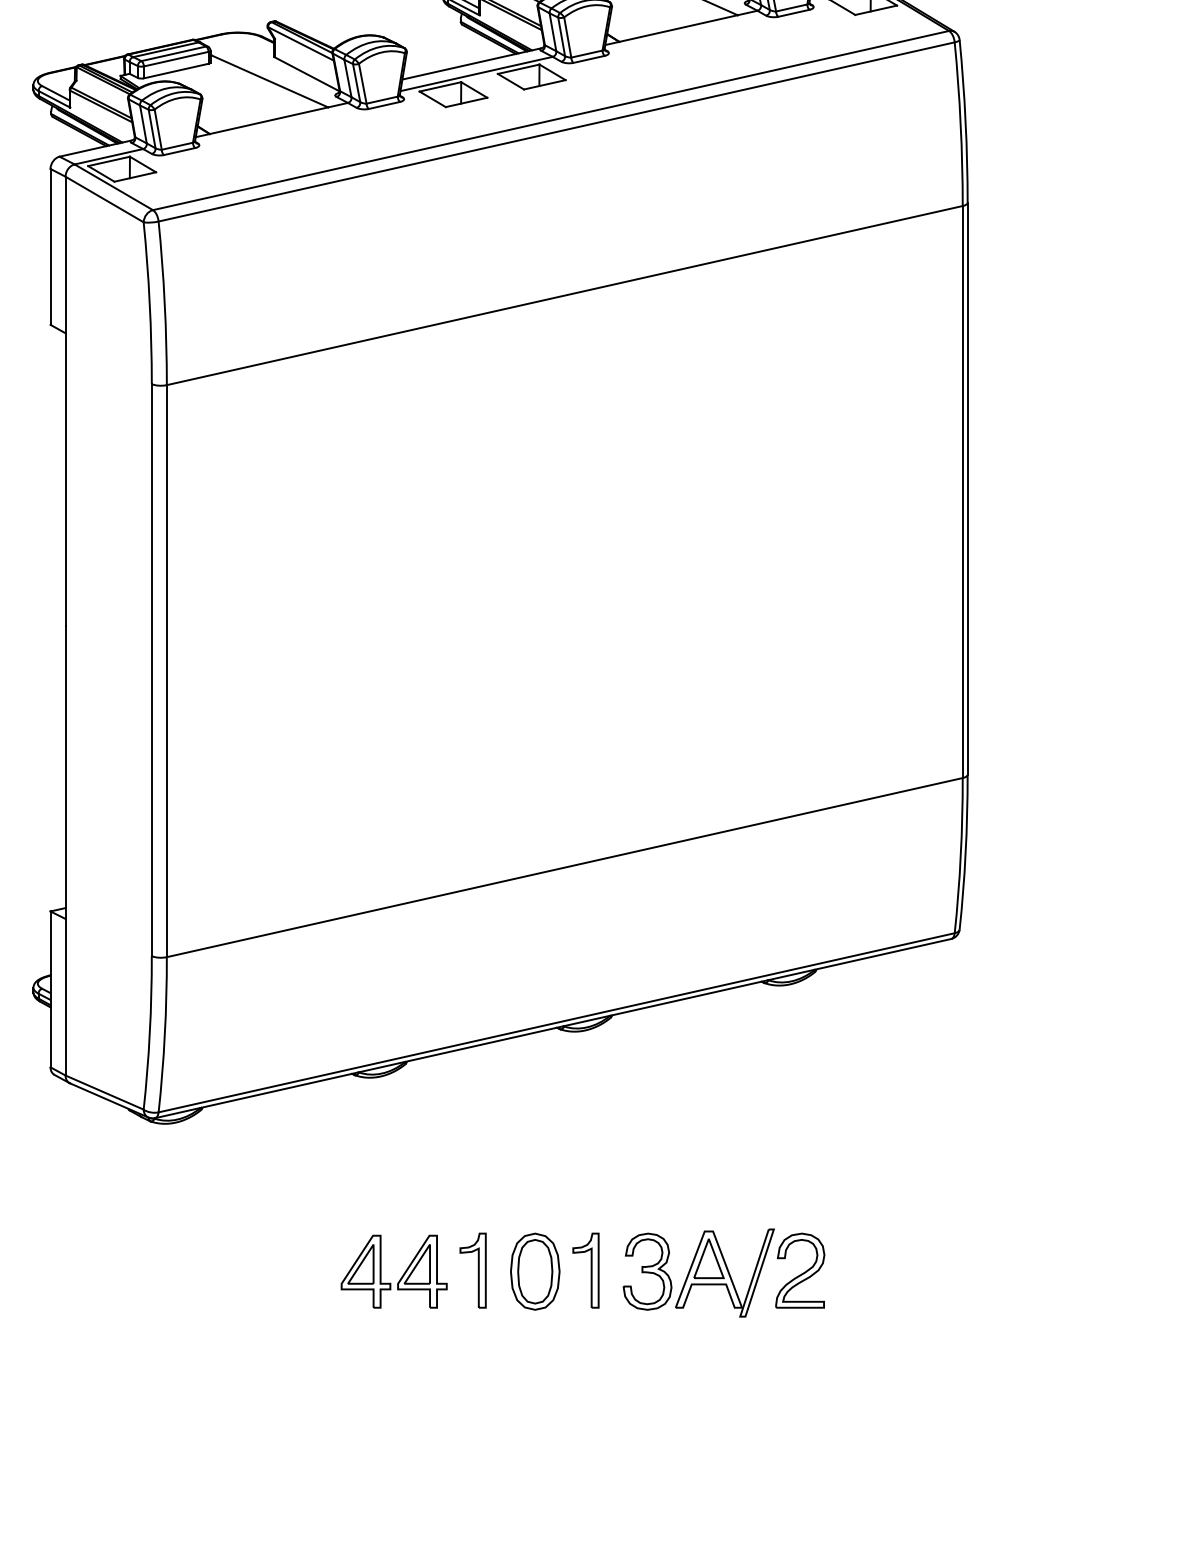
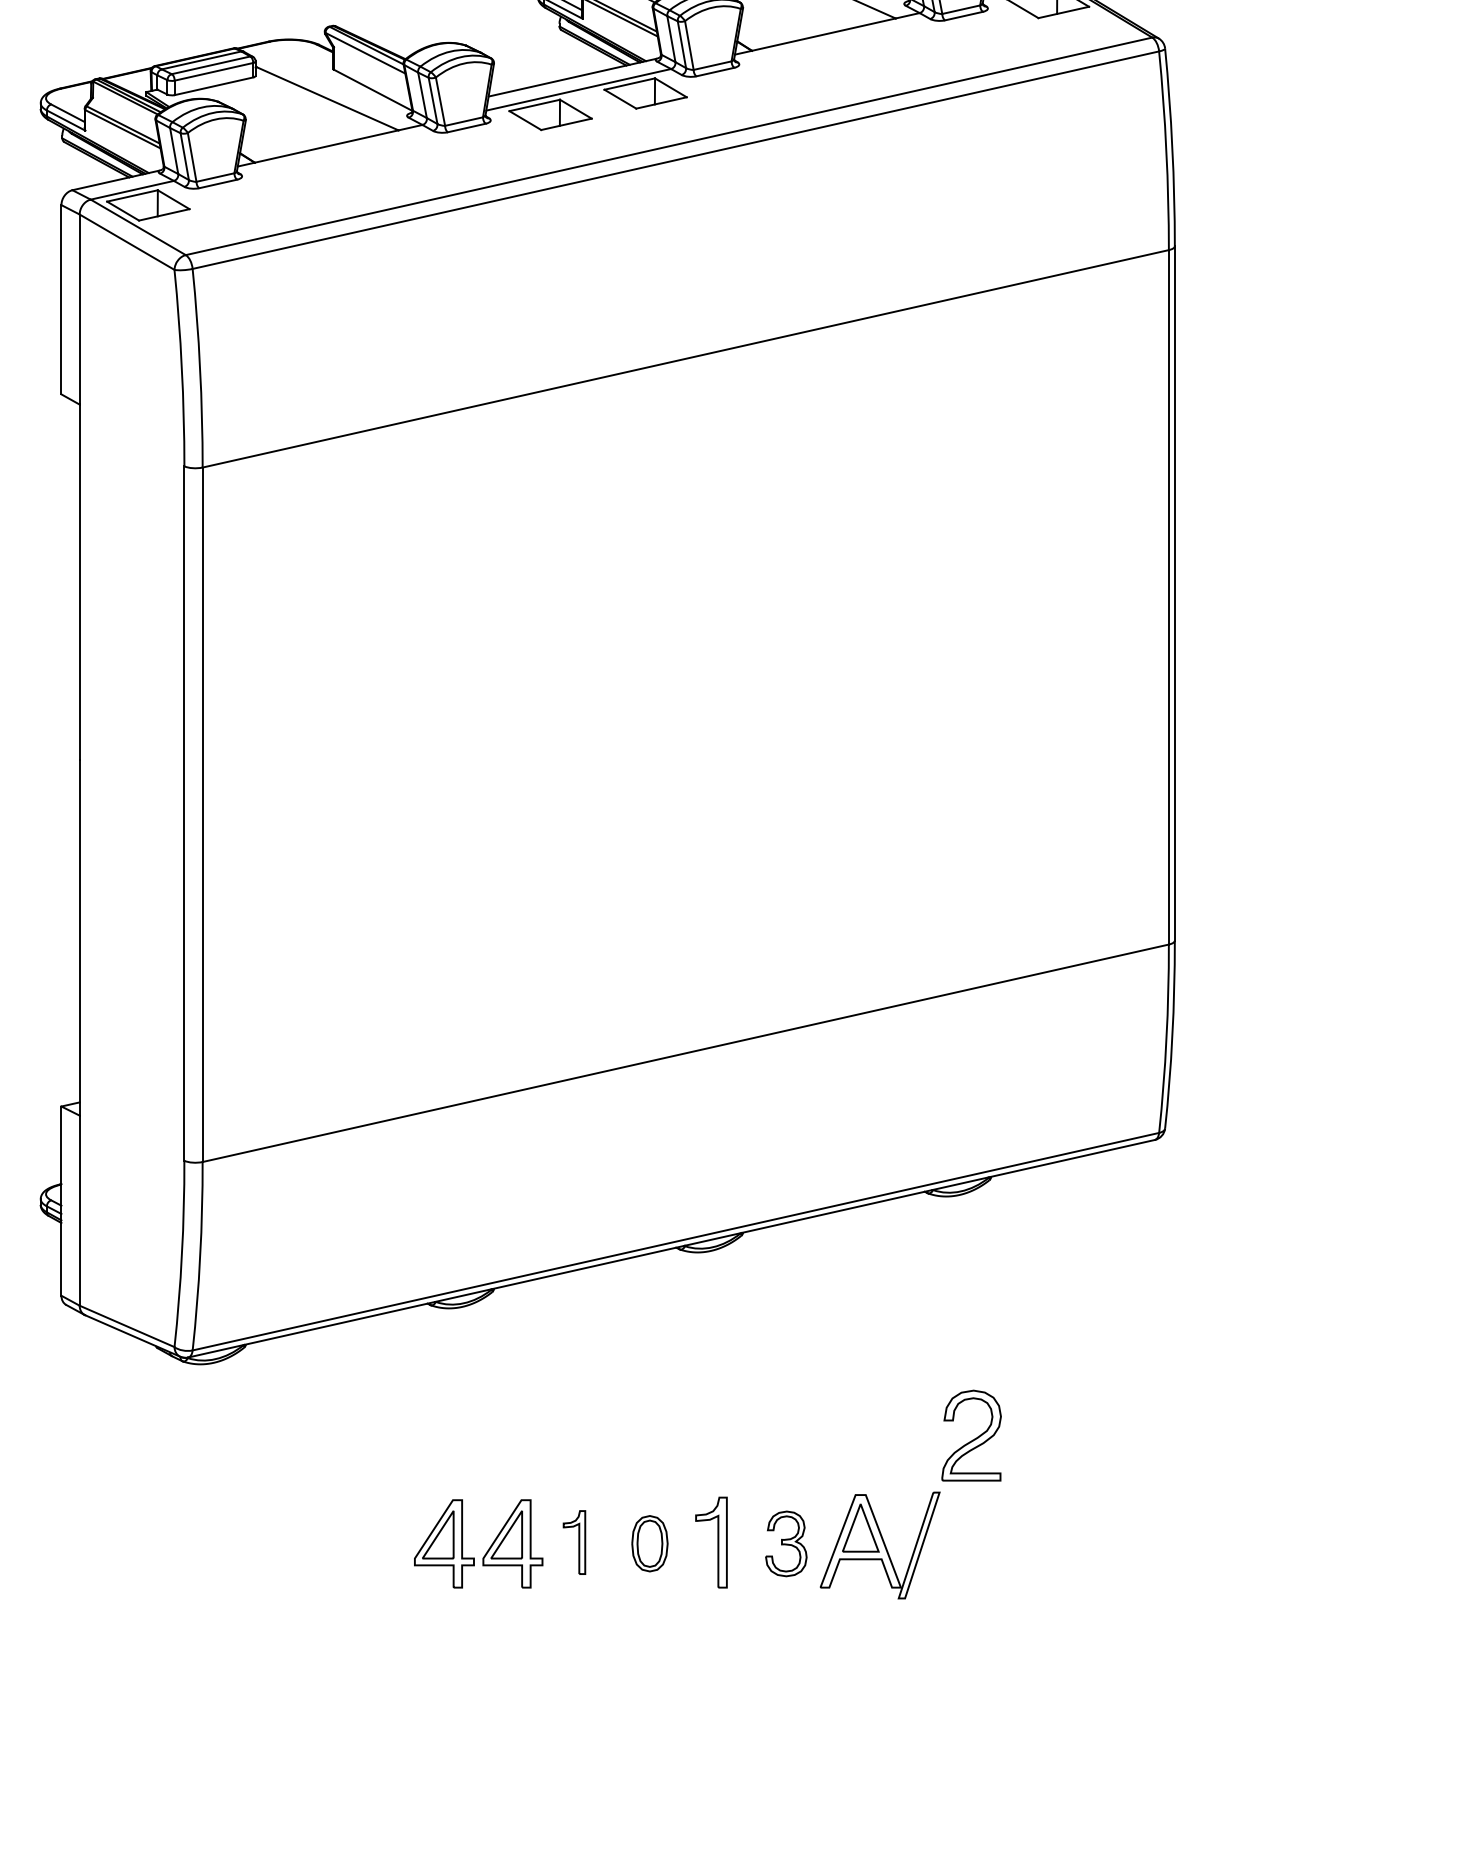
part: (473, 1270) -> (574, 1542), size x0.7
part: (800, 1270) -> (971, 1435), moved
part: (534, 1271) -> (649, 1543), size x0.6
part: (647, 1271) -> (786, 1543), size x0.7

